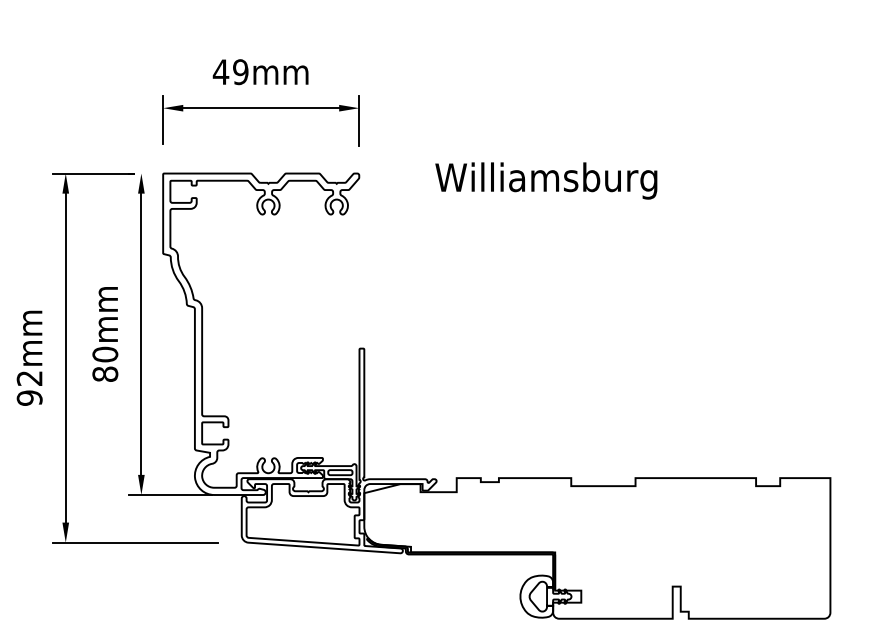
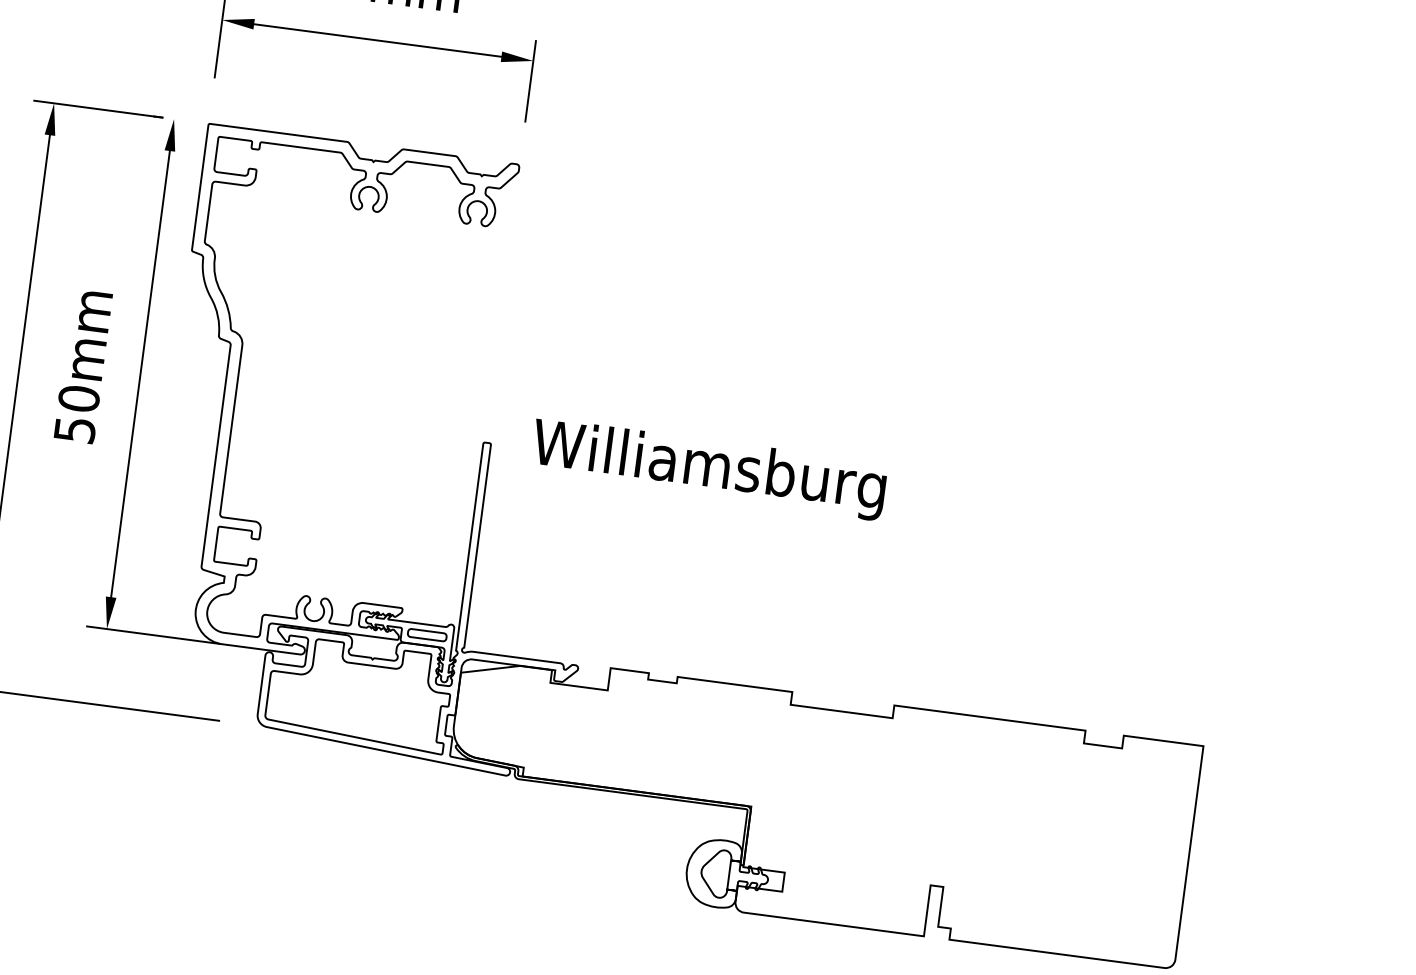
text: (546, 180) -> (709, 468), moved
text: (105, 373) -> (75, 428), 80mm -> 50mm

